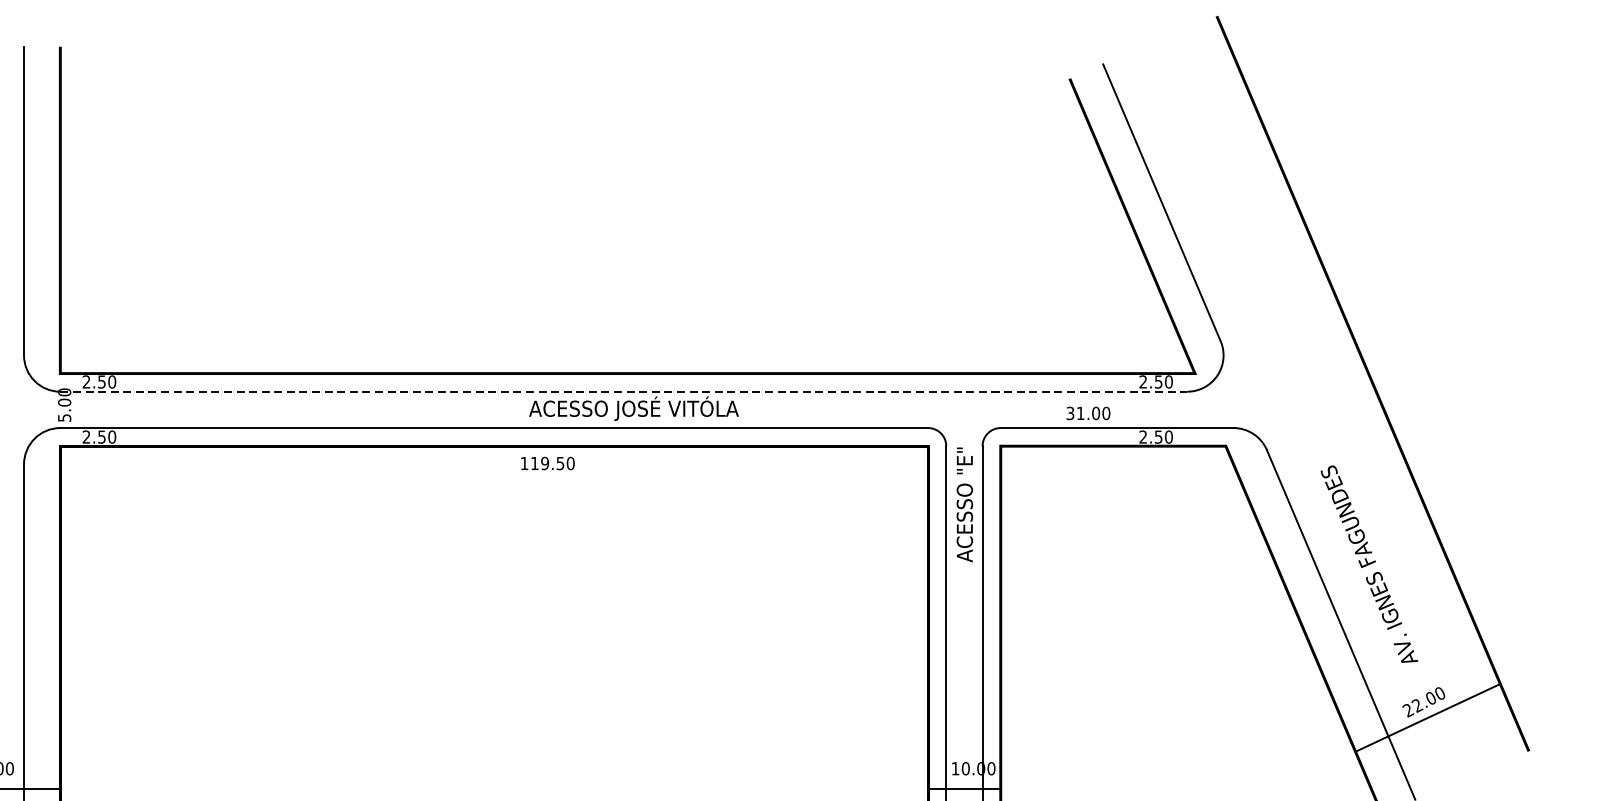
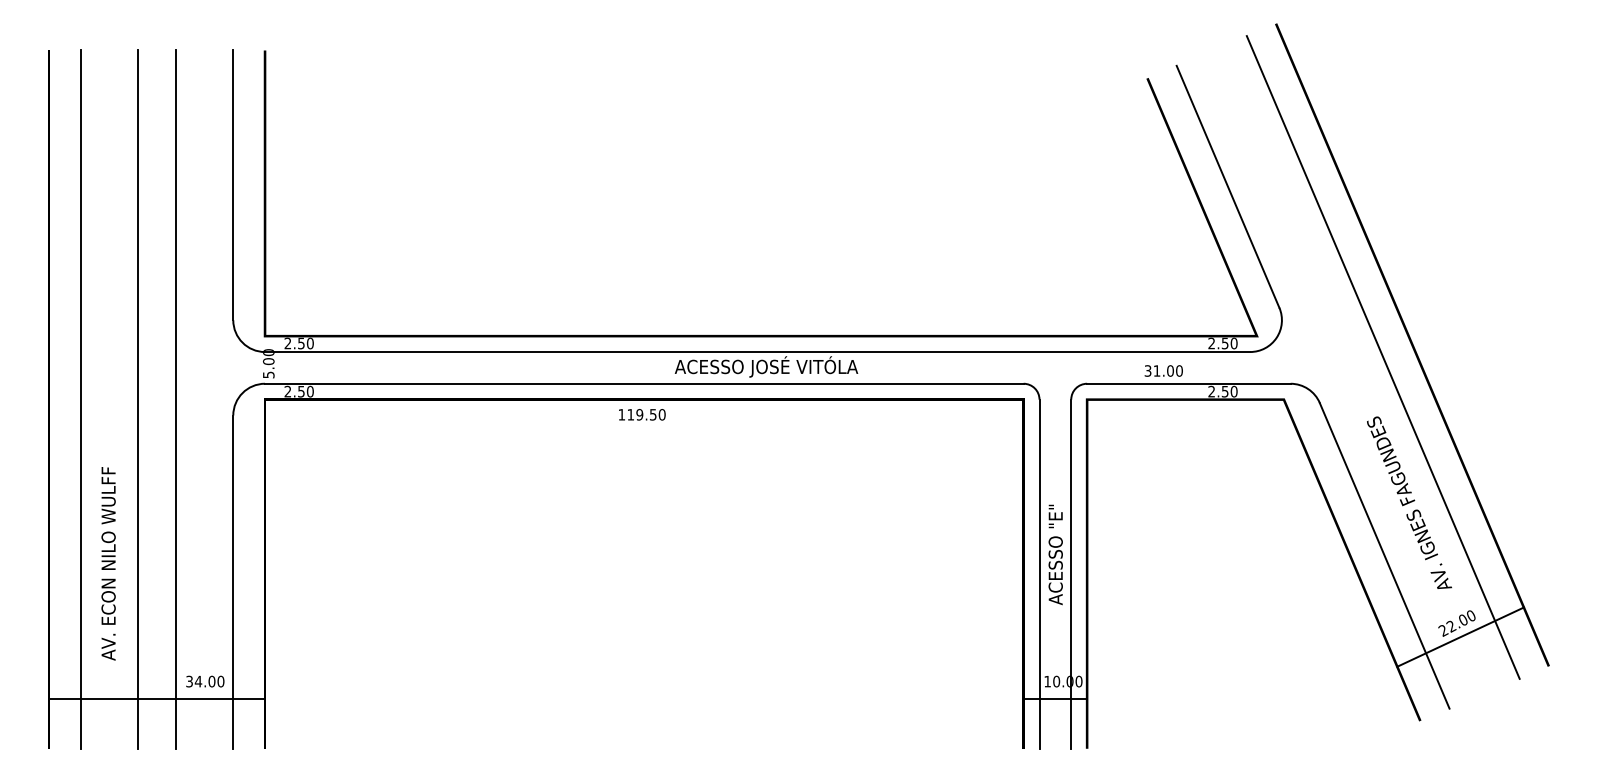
line: (623, 392) -> (757, 352), dashed -> solid
line: (1338, 397) -> (1382, 357), added
text: (548, 463) -> (642, 414), moved
text: (964, 504) -> (1055, 554), moved

